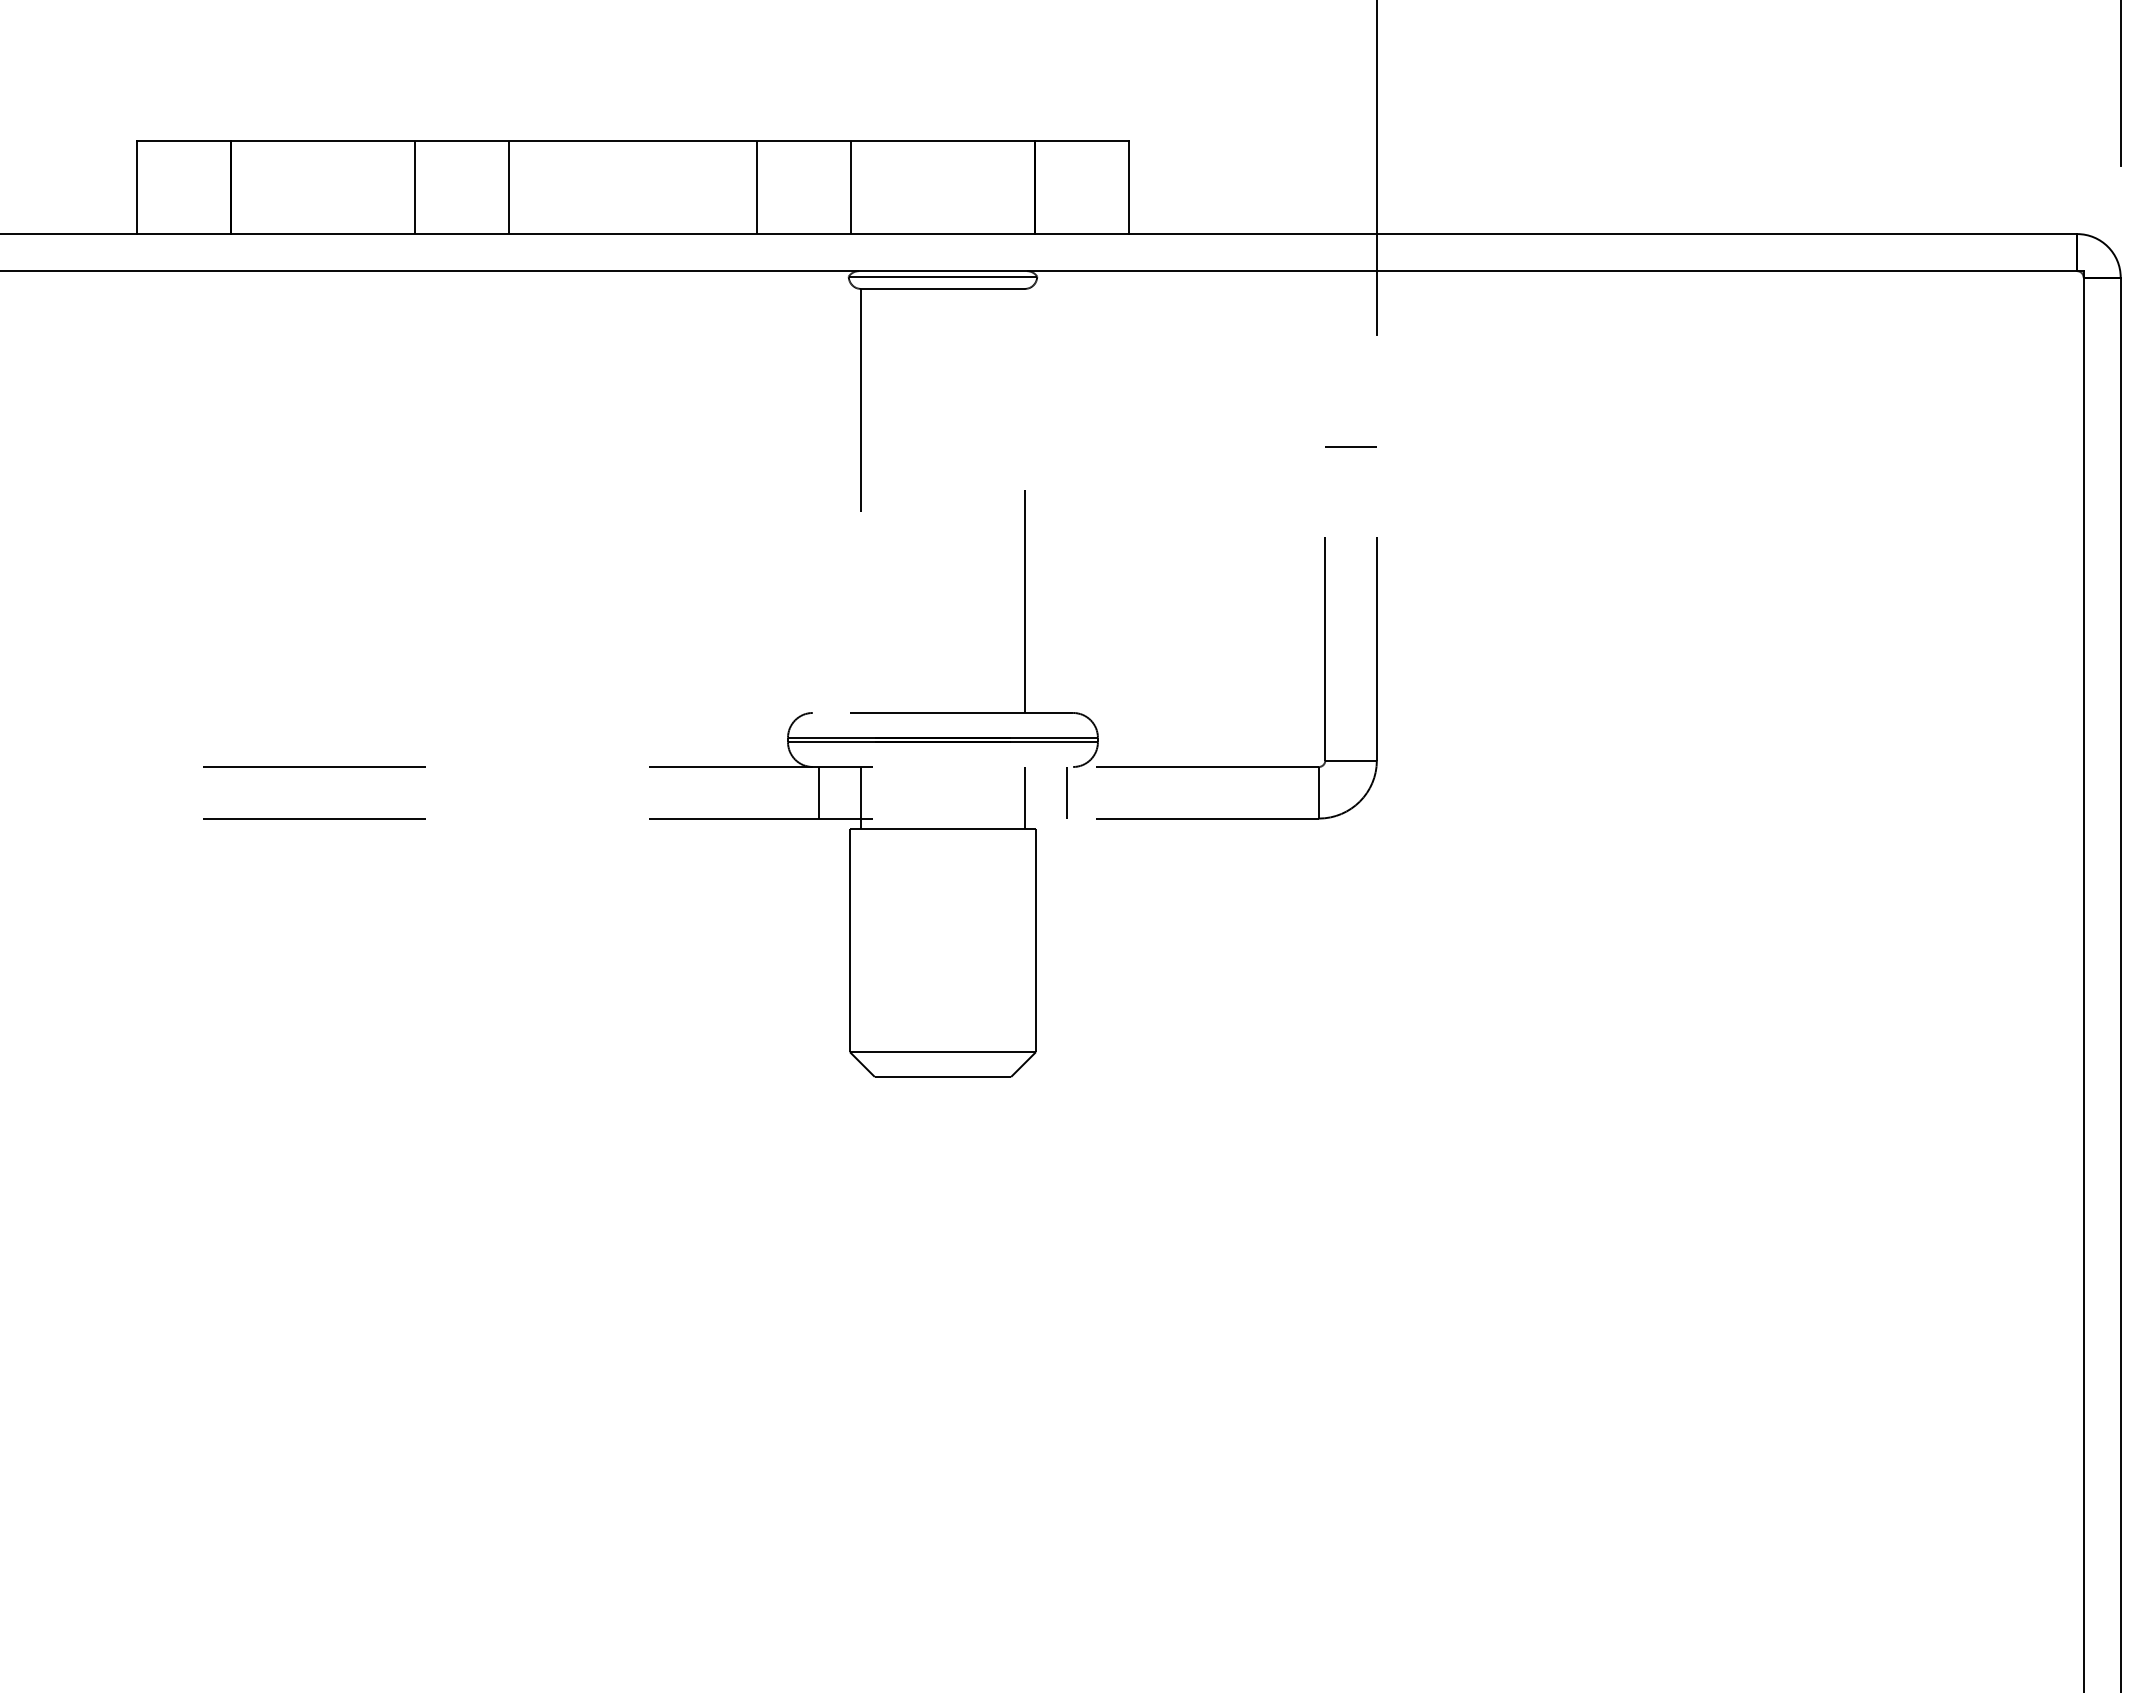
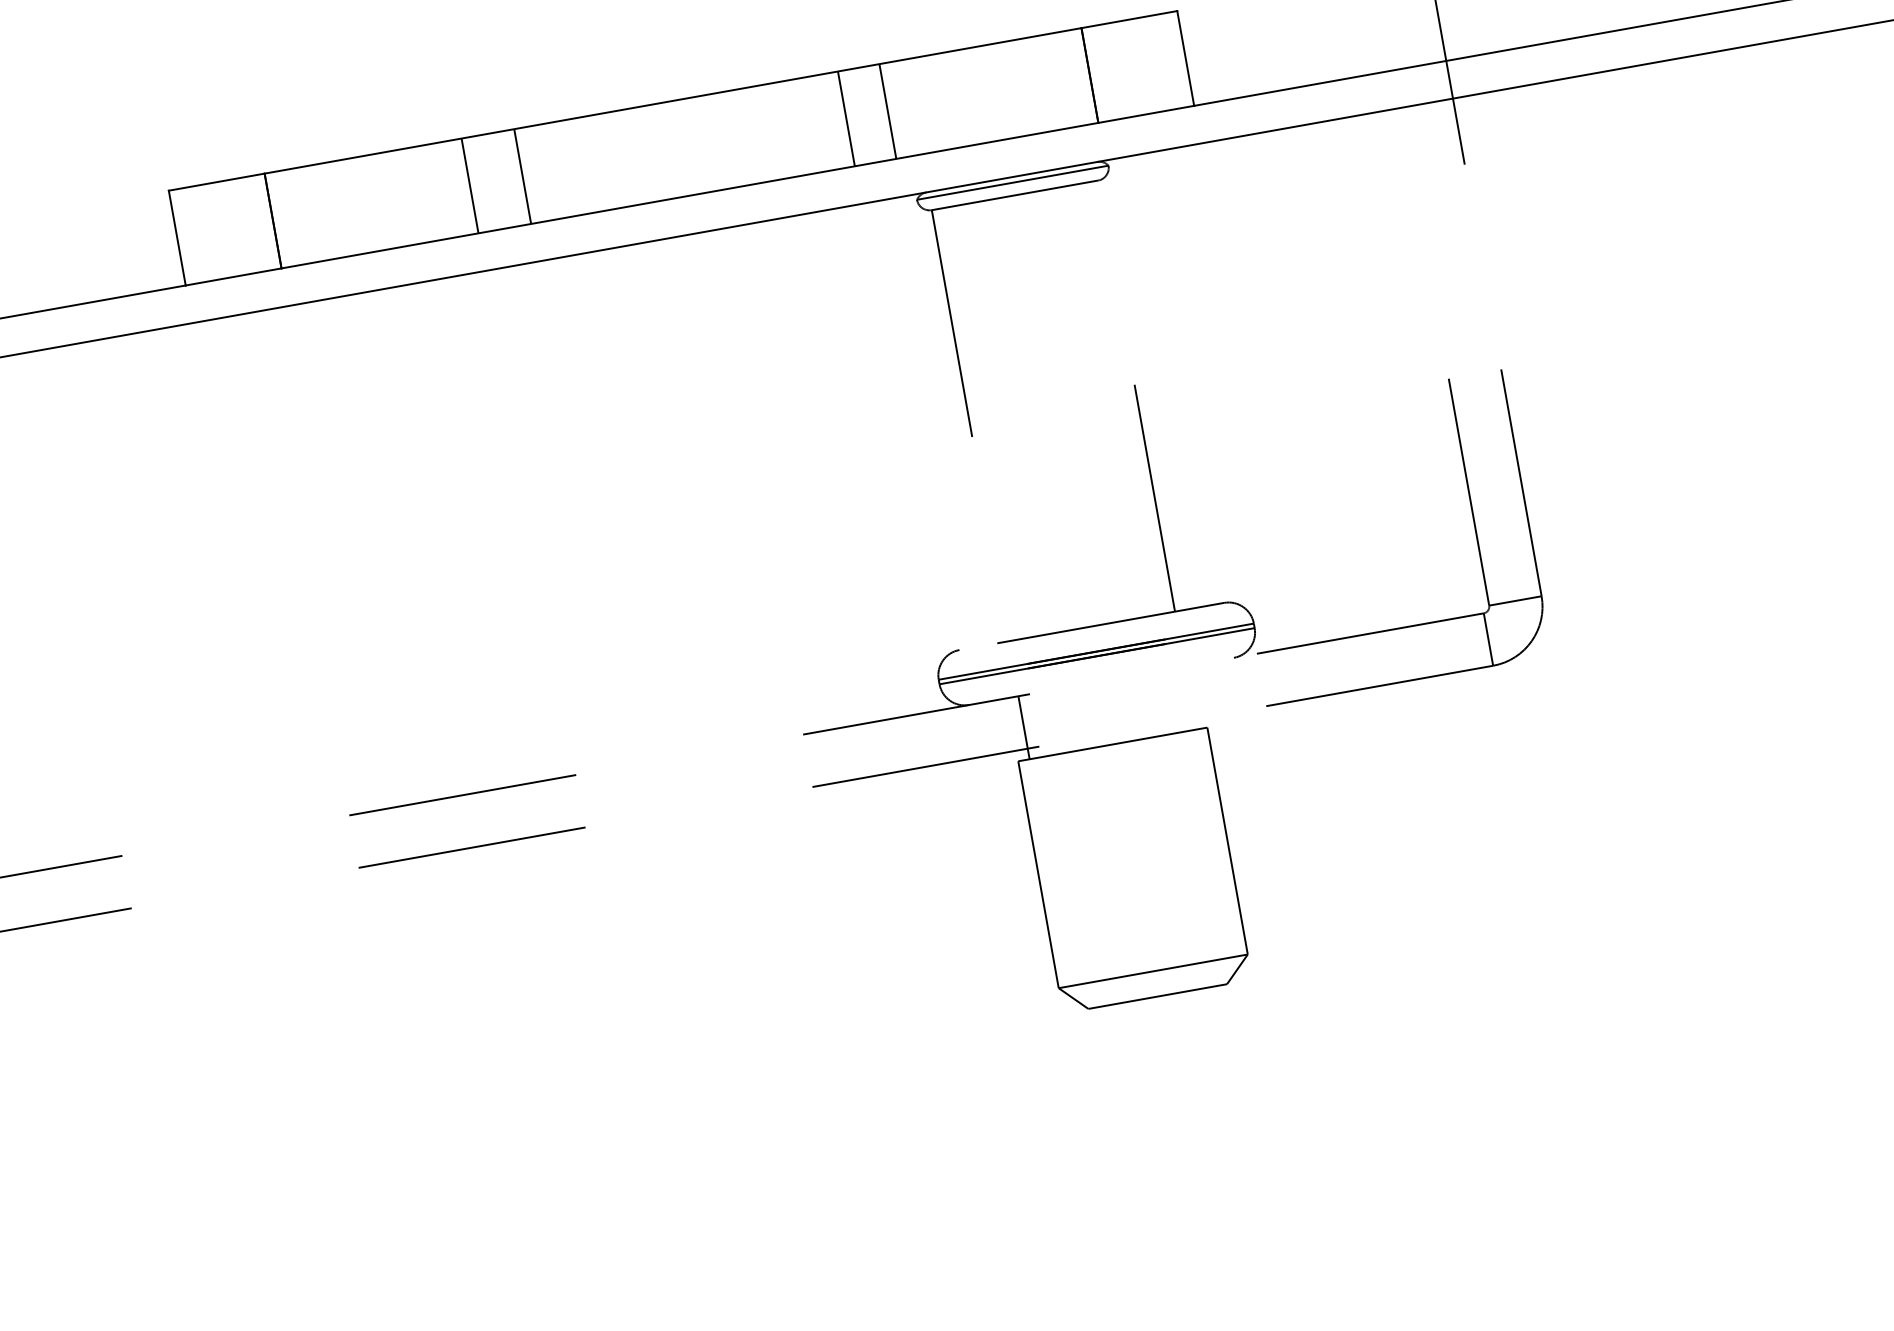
line: (414, 187) -> (522, 176), moved
line: (509, 187) -> (470, 185), moved
line: (757, 187) -> (888, 111), moved
line: (851, 187) -> (846, 118), moved
line: (1350, 446) -> (1457, 281), removed
line: (819, 792) -> (980, 729), removed
line: (1066, 792) -> (1231, 684), removed
line: (1024, 798) -> (1190, 698), removed

